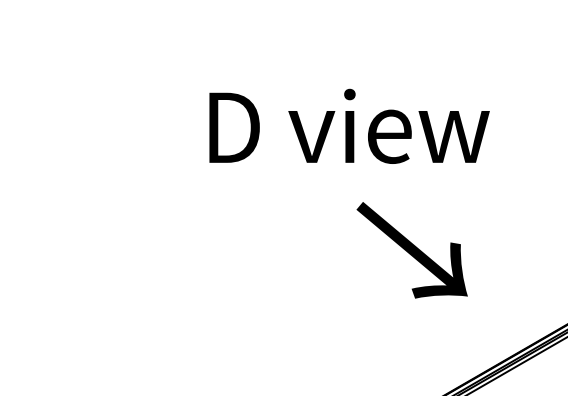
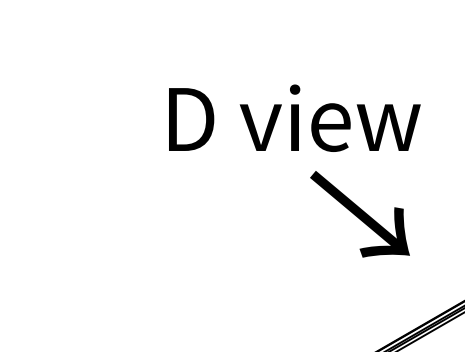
text: (349, 125) -> (294, 117), moved

